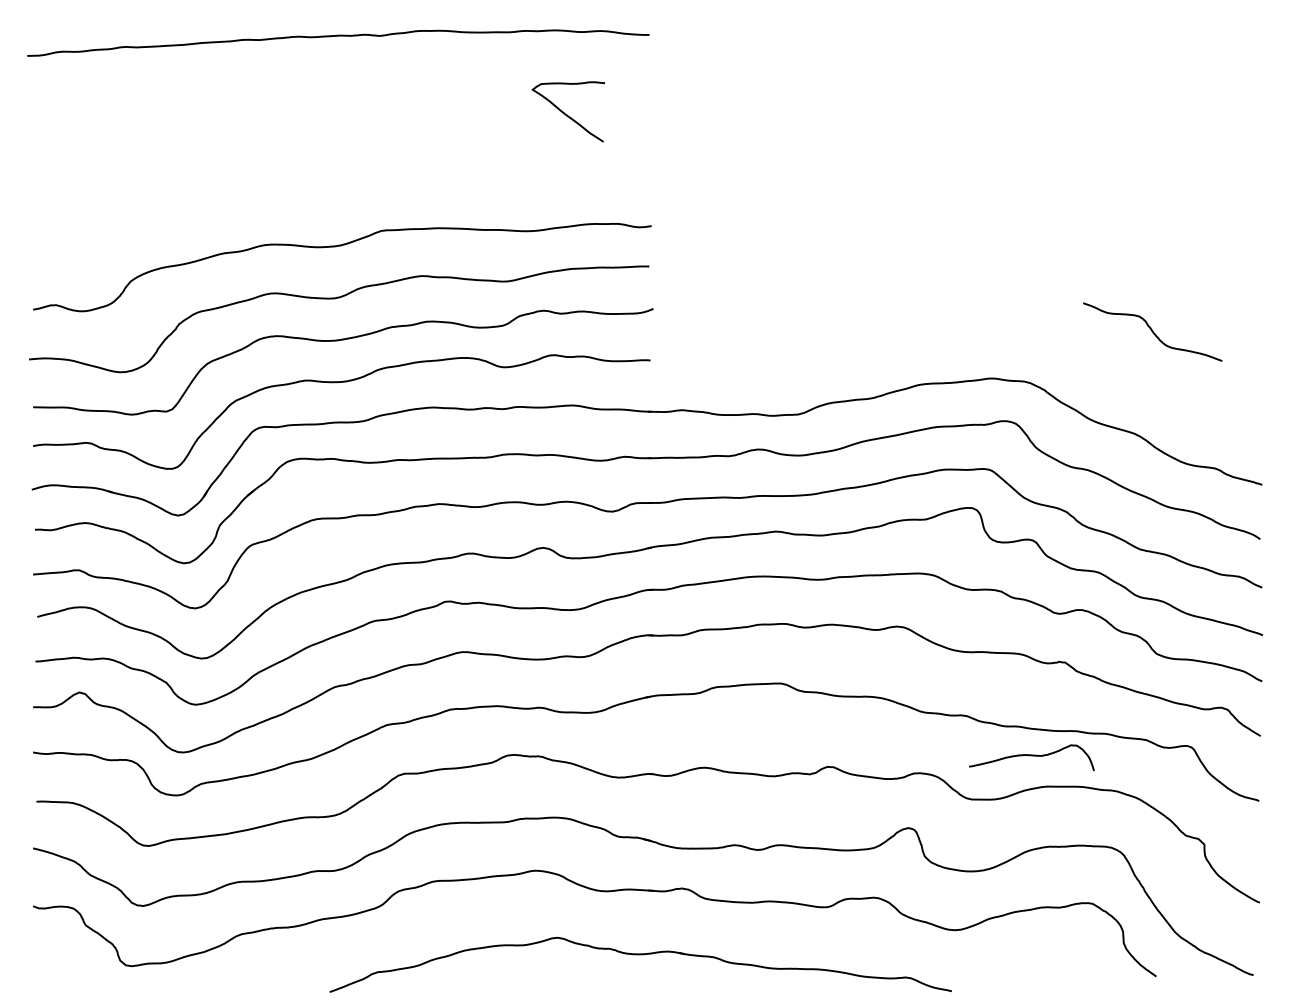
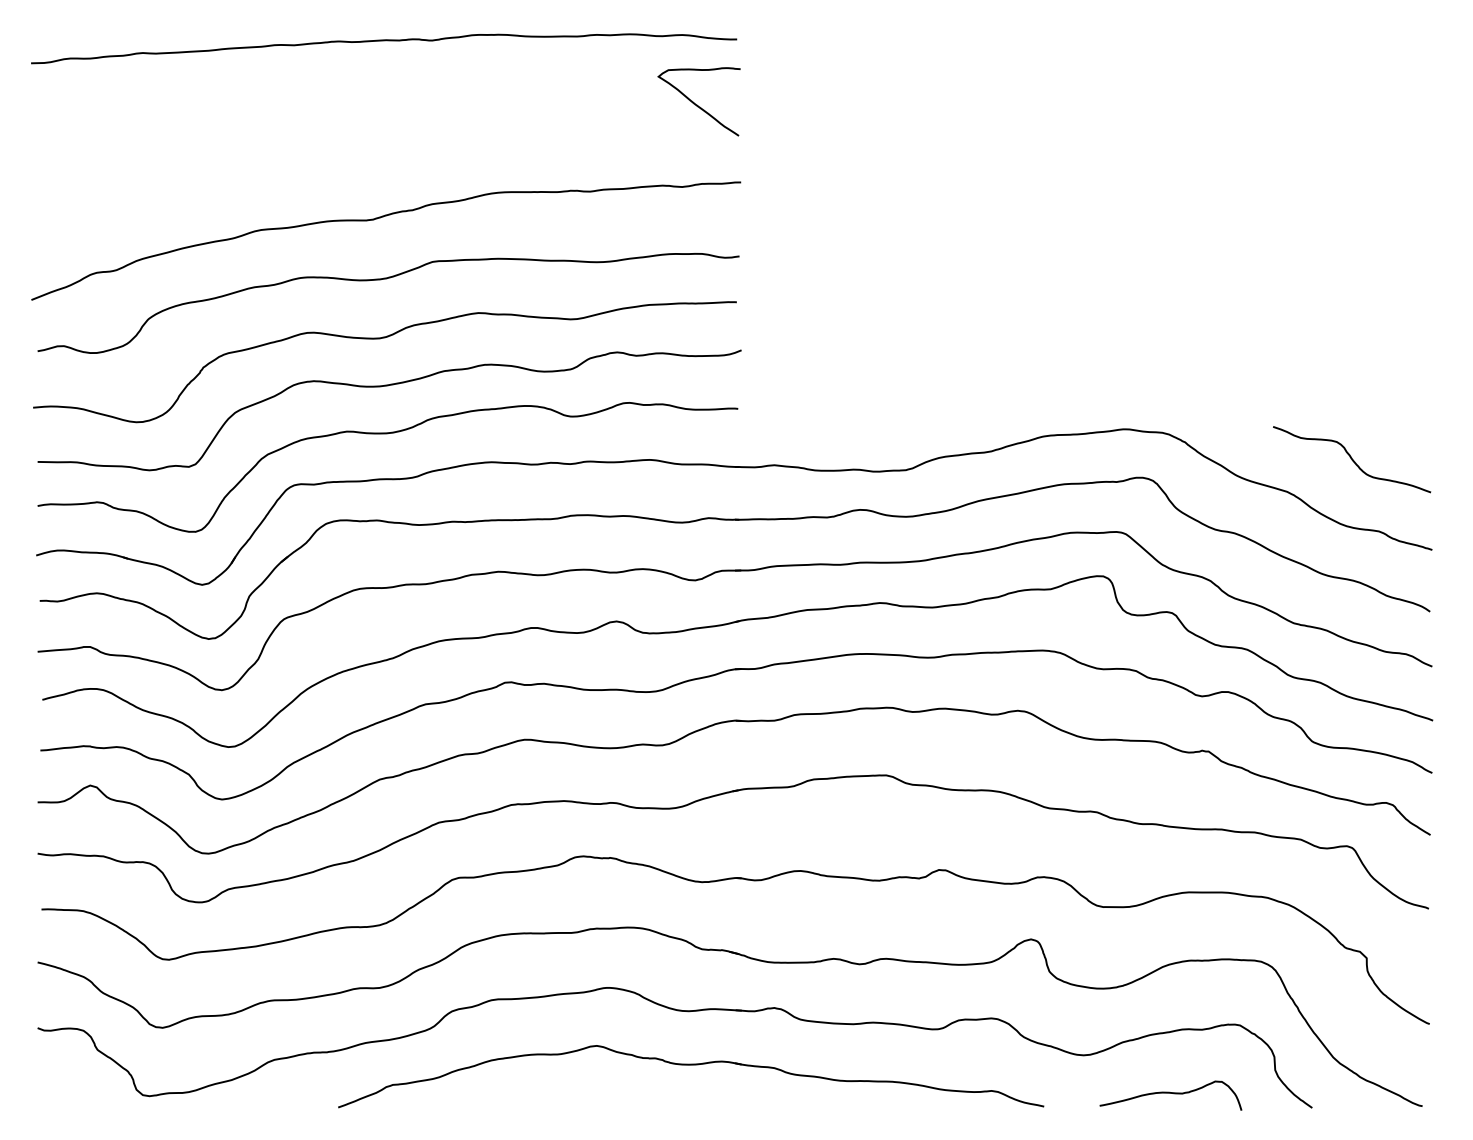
curve: (567, 114) -> (697, 104), moved
curve: (335, 192) -> (380, 218), added
curve: (1153, 331) -> (1352, 459), moved
curve: (1031, 755) -> (1170, 1093), moved
part: (641, 955) -> (691, 1065), moved

